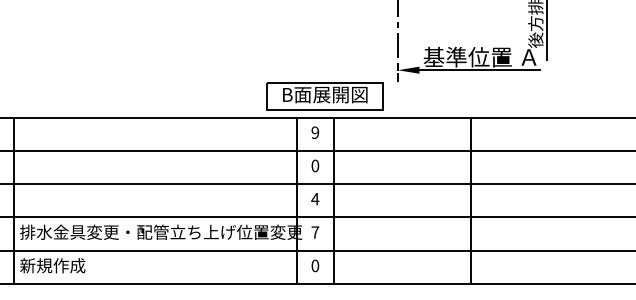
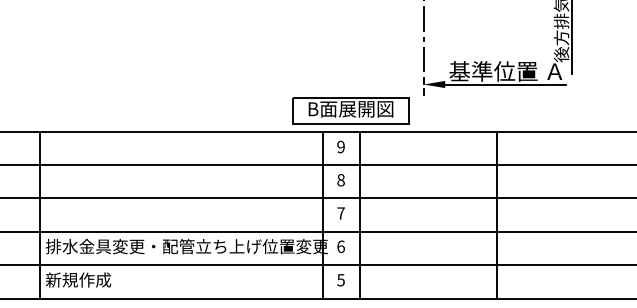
text: (314, 166) -> (340, 180), 0 -> 8
text: (314, 199) -> (340, 213), 4 -> 7
text: (314, 232) -> (340, 246), 7 -> 6
text: (314, 266) -> (340, 280), 0 -> 5

